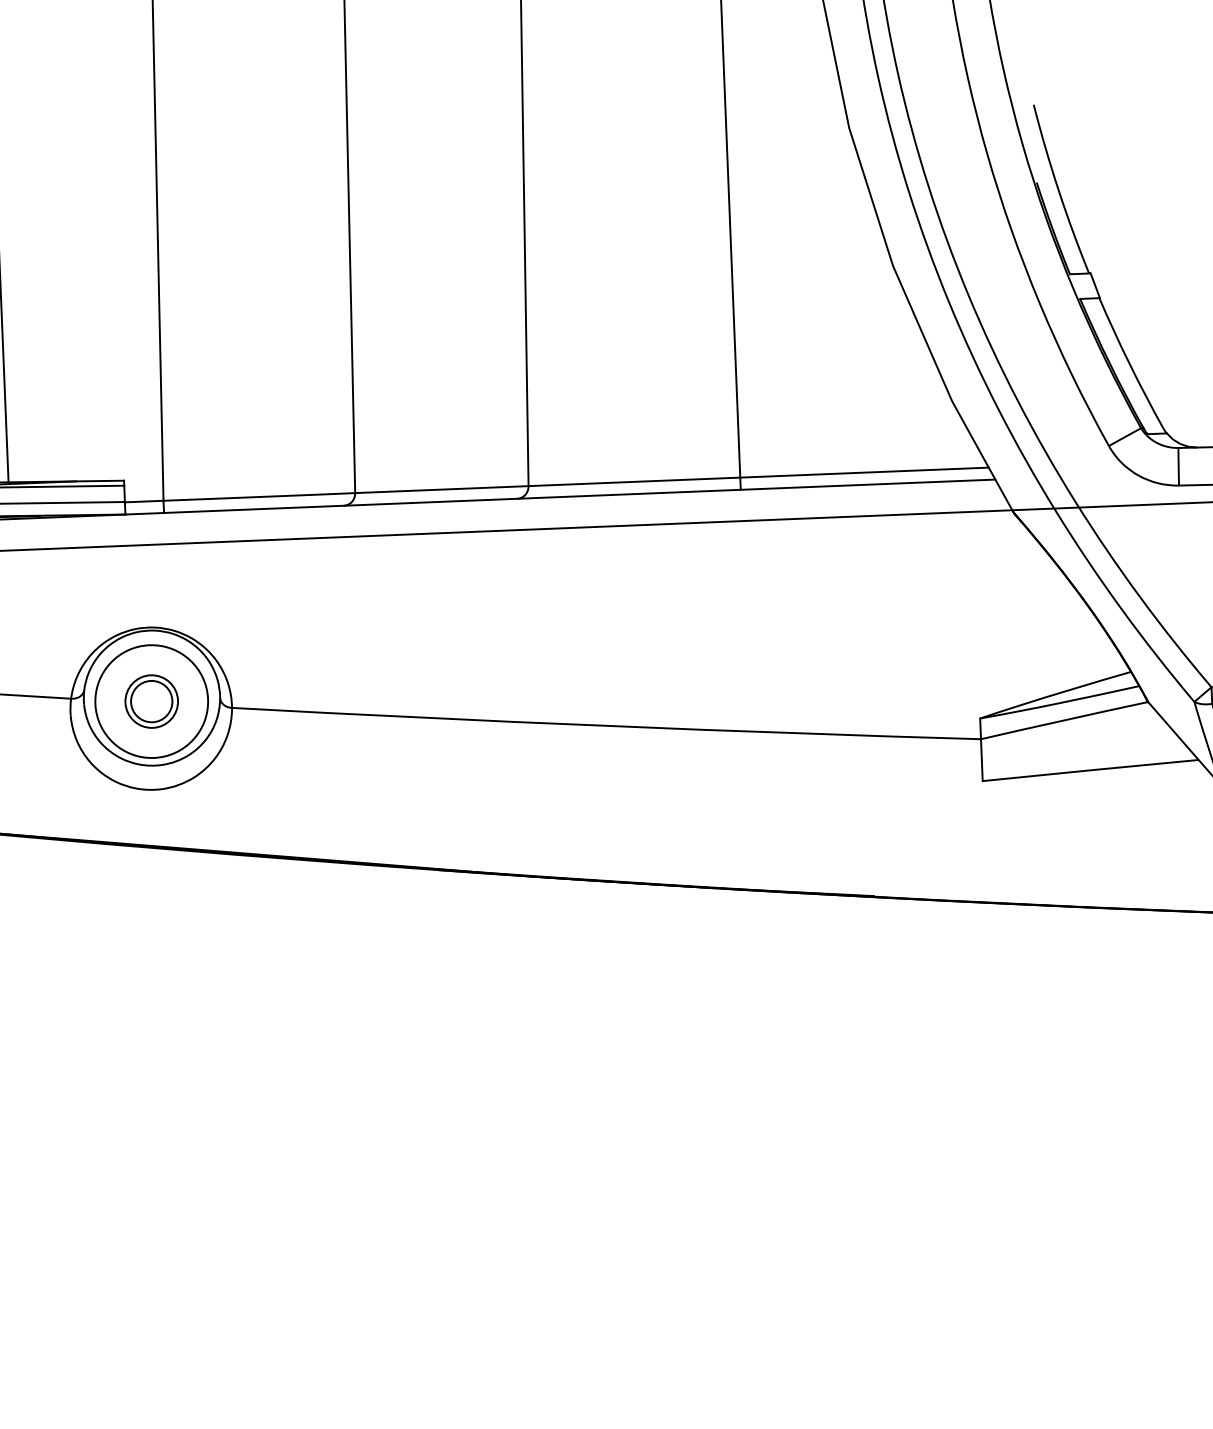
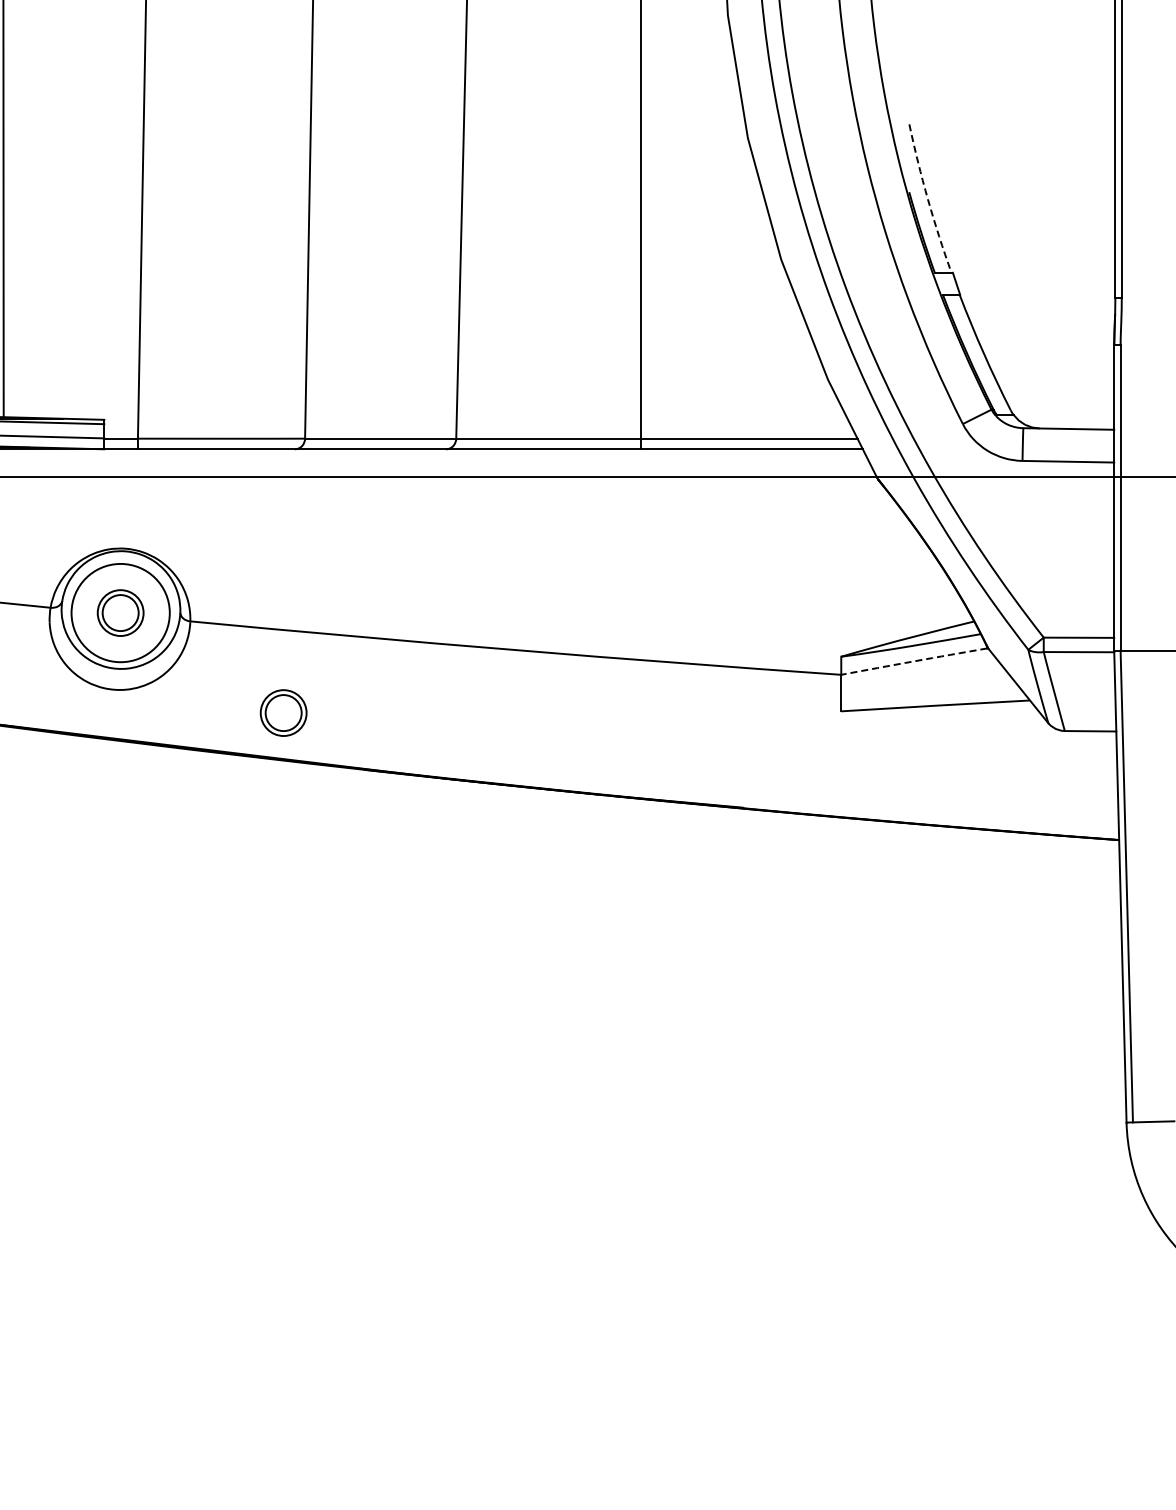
arc: (1058, 190) -> (927, 199), solid -> dashed
arc: (1064, 720) -> (914, 661), solid -> dashed
part: (343, 808) -> (283, 712), added

